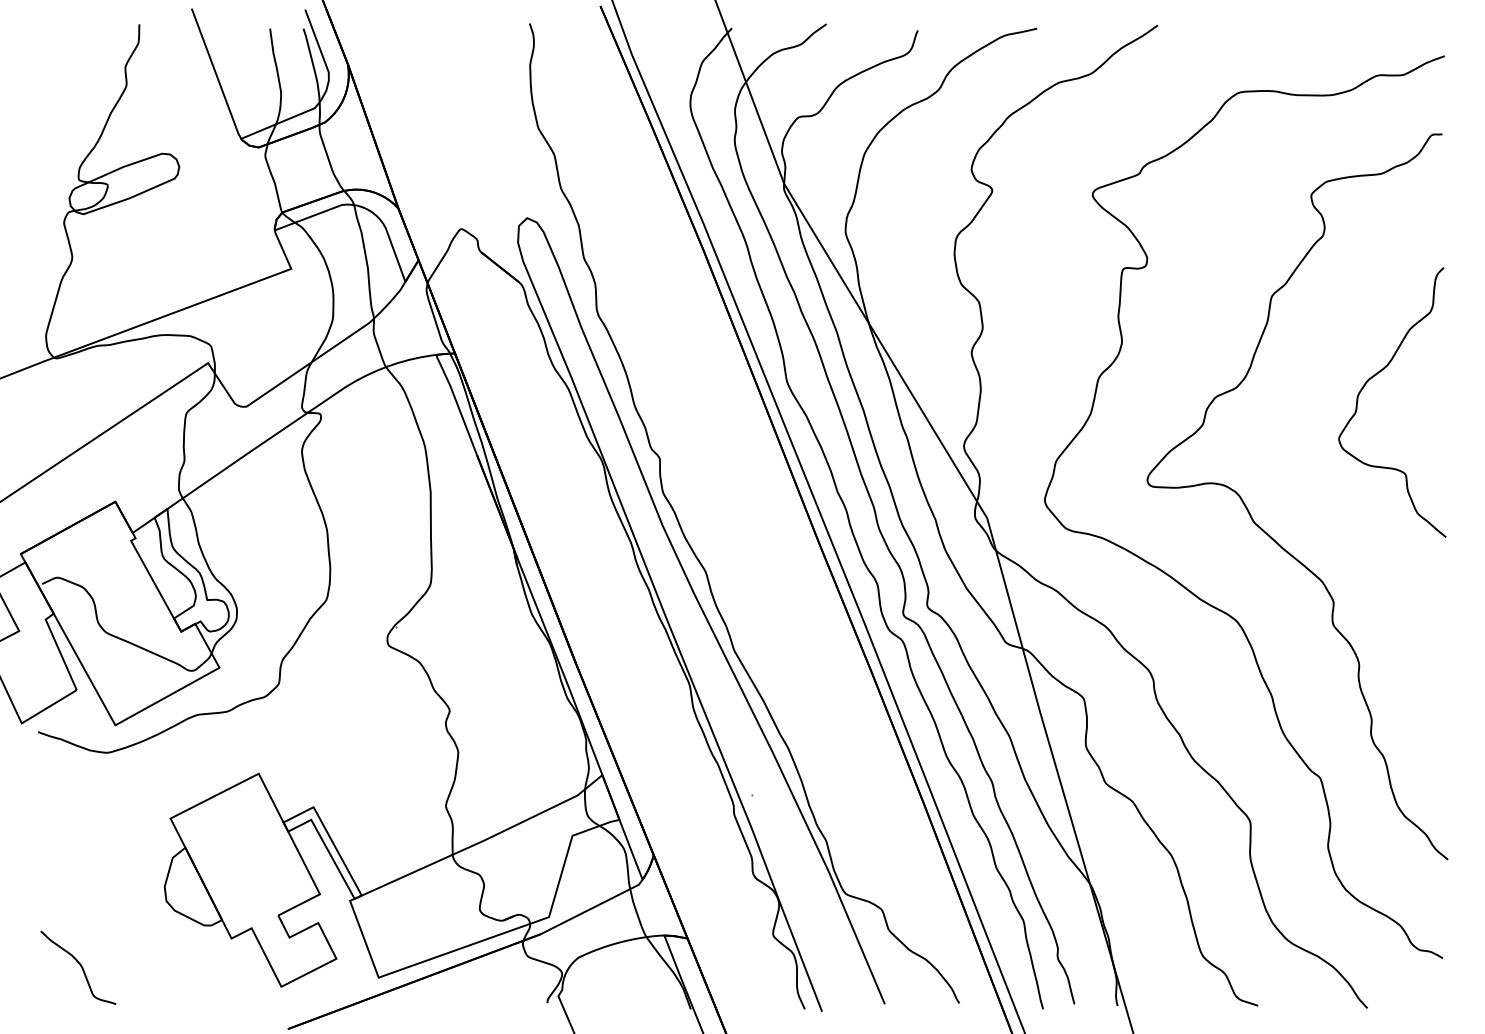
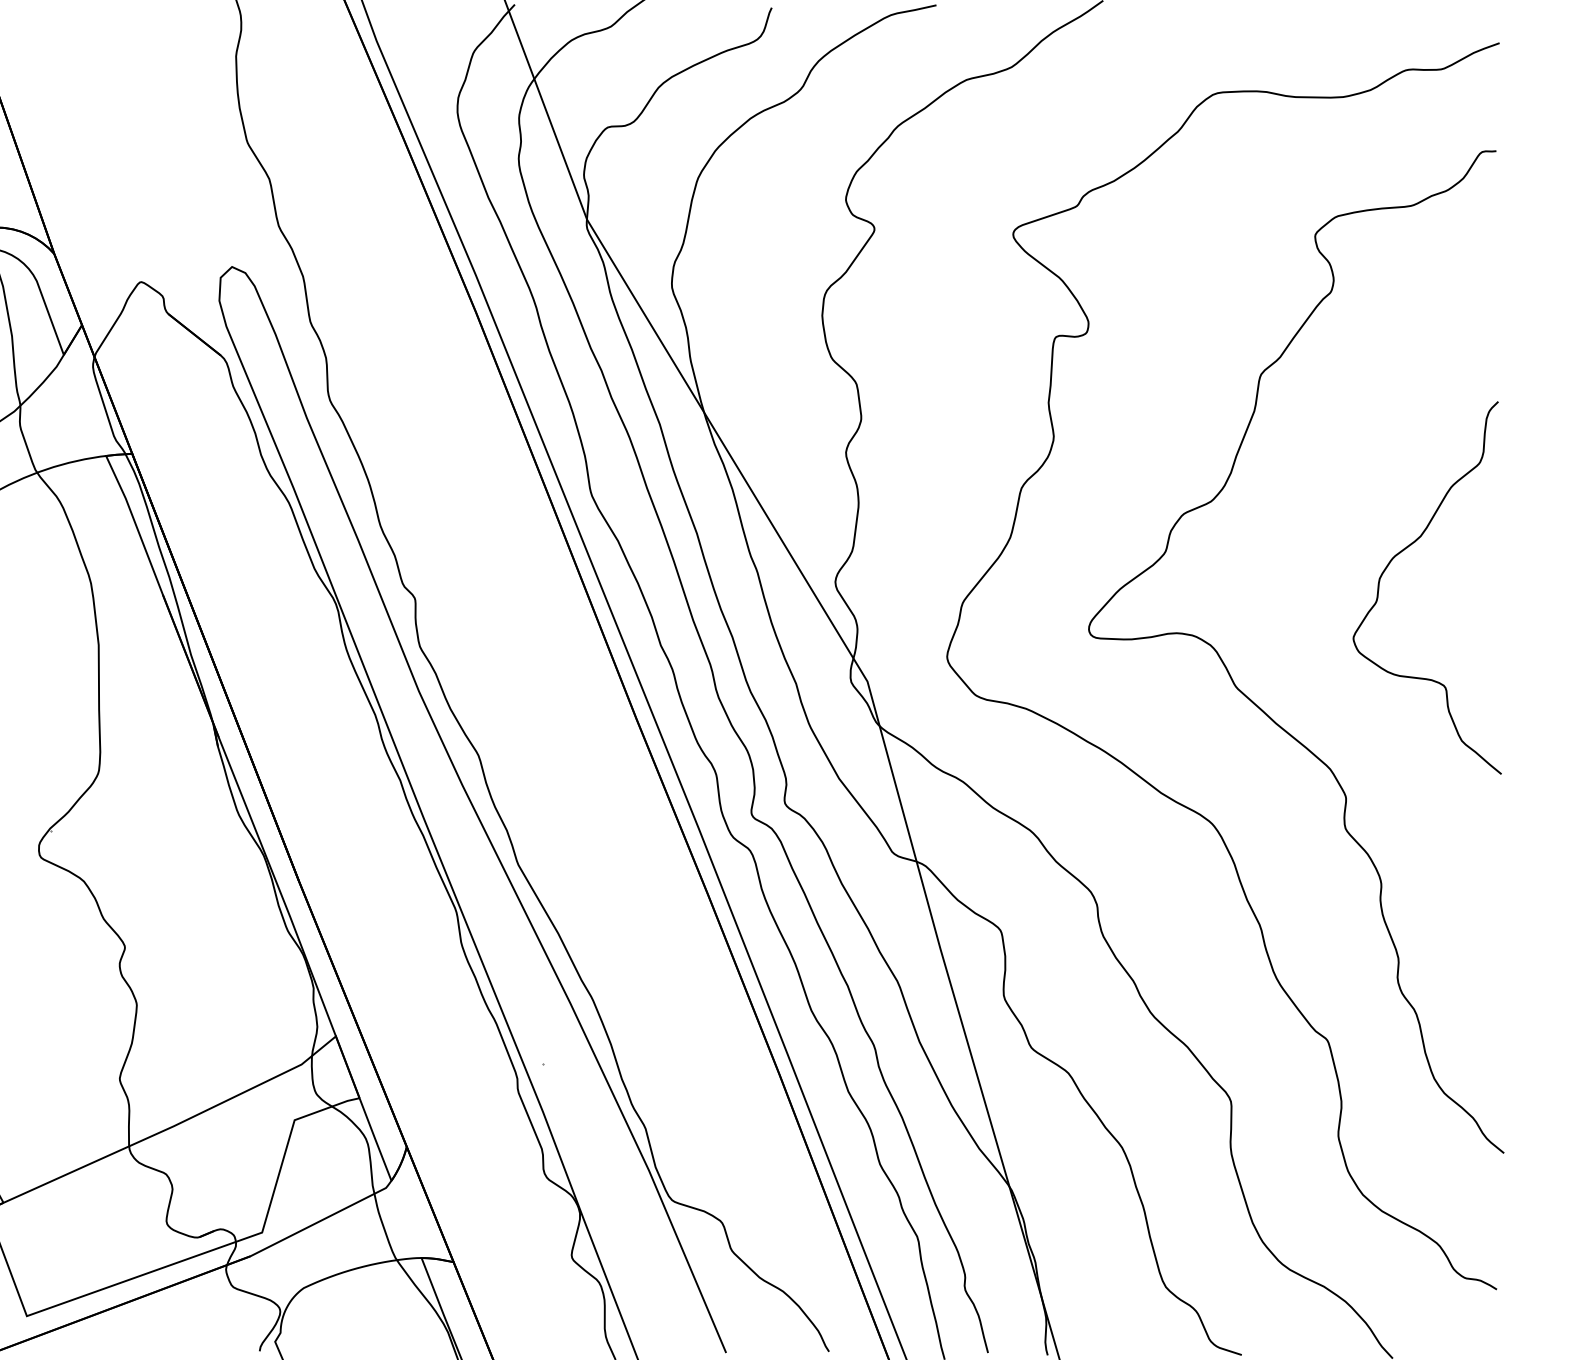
curve: (1372, 378) -> (1399, 554), moved

